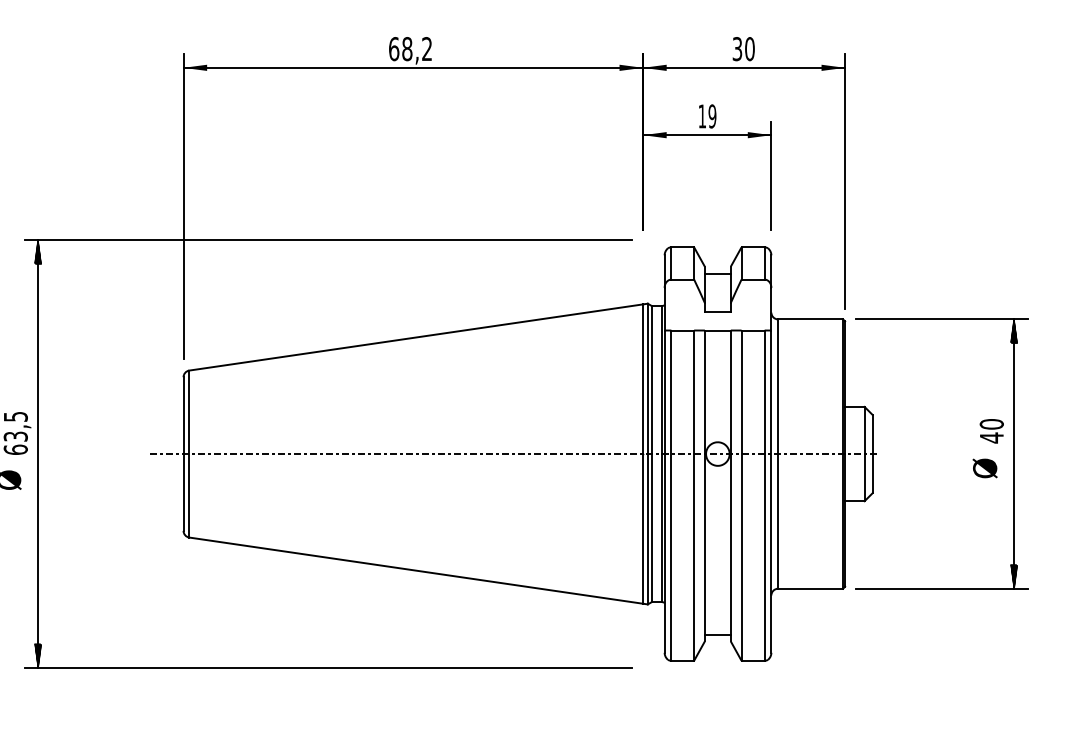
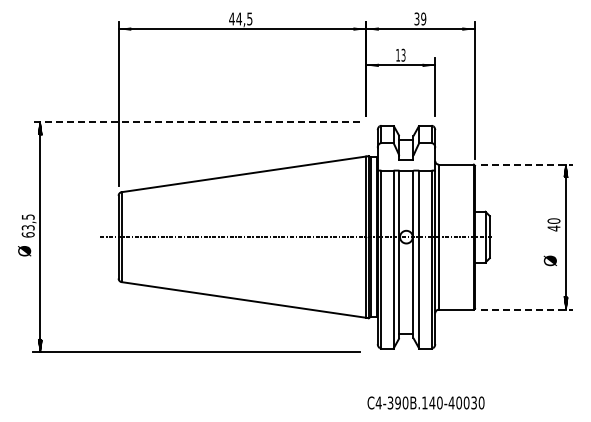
text: (409, 48) -> (240, 18), 68,2 -> 44,5
text: (749, 50) -> (423, 19), 30 -> 39
text: (712, 116) -> (403, 55), 19 -> 13
line: (328, 241) -> (196, 122), solid -> dashed
line: (942, 319) -> (527, 164), solid -> dashed
text: (983, 467) -> (549, 260), moved
line: (942, 588) -> (527, 309), solid -> dashed

